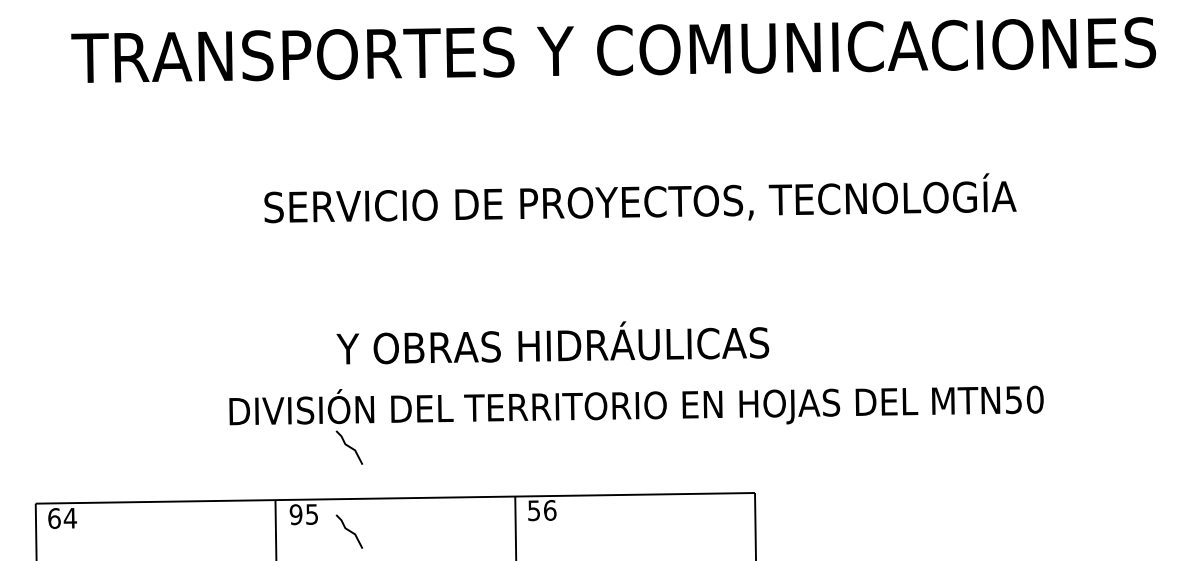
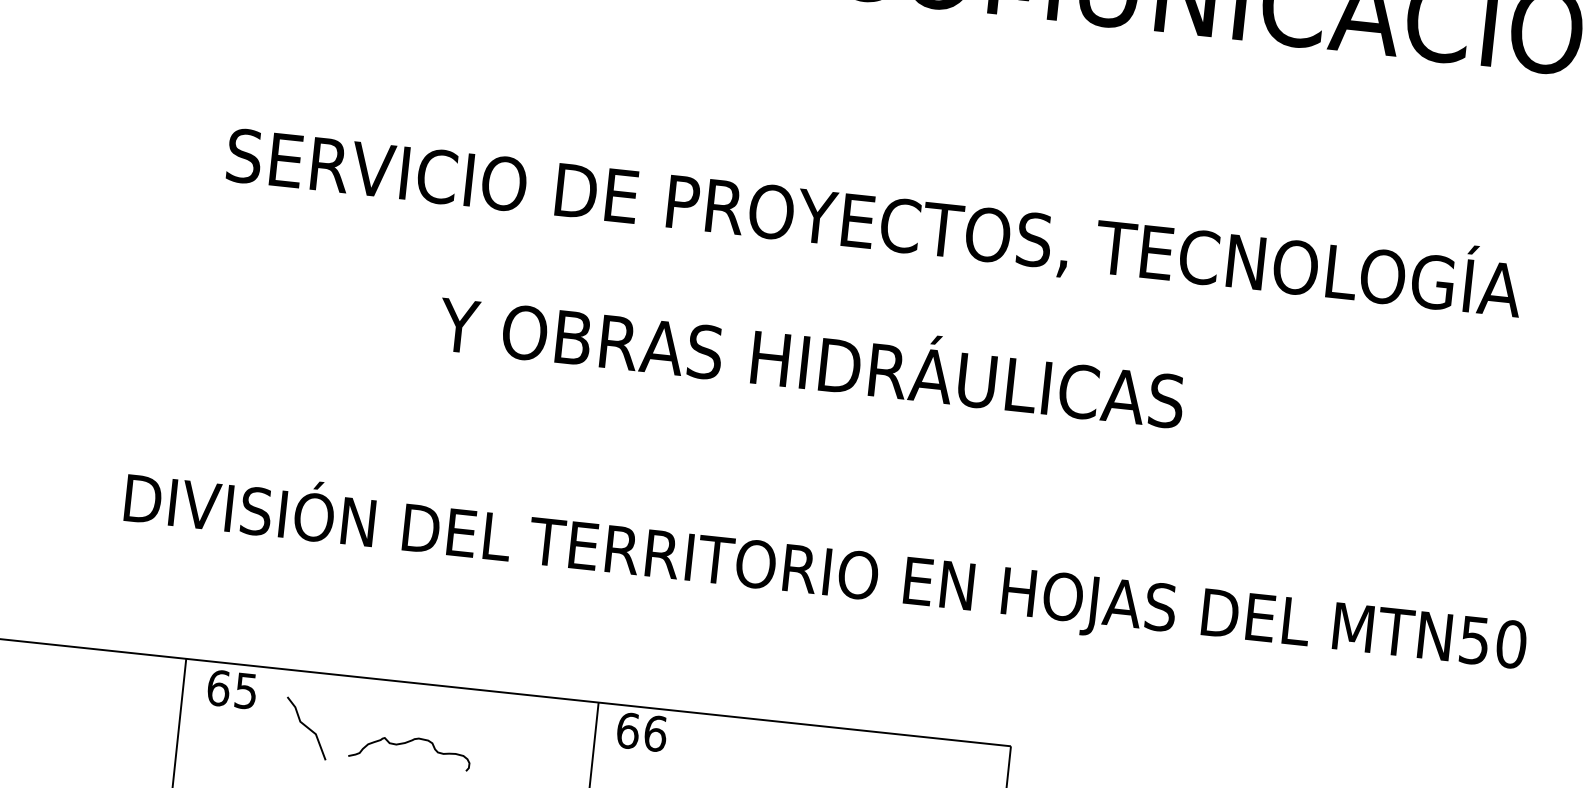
text: (552, 342) -> (811, 357), moved
line: (349, 447) -> (324, 583), removed
text: (534, 510) -> (628, 730), 56 -> 66
text: (295, 514) -> (217, 687), 95 -> 65
curve: (408, 533) -> (407, 743), added

